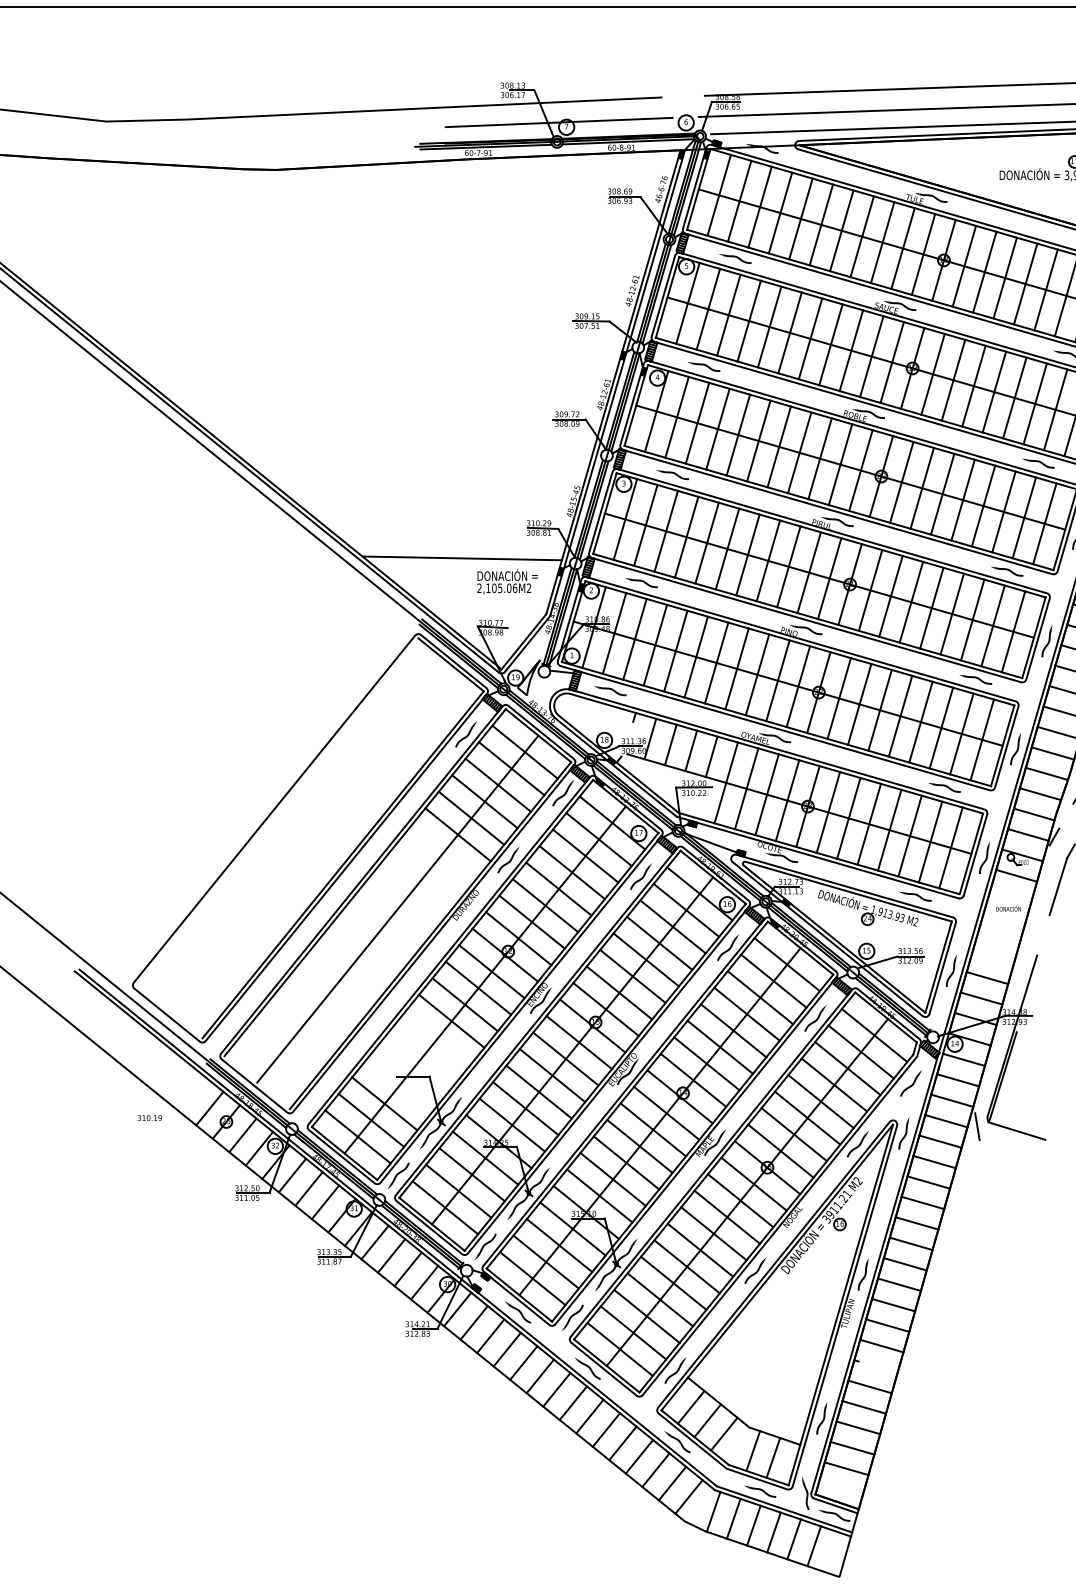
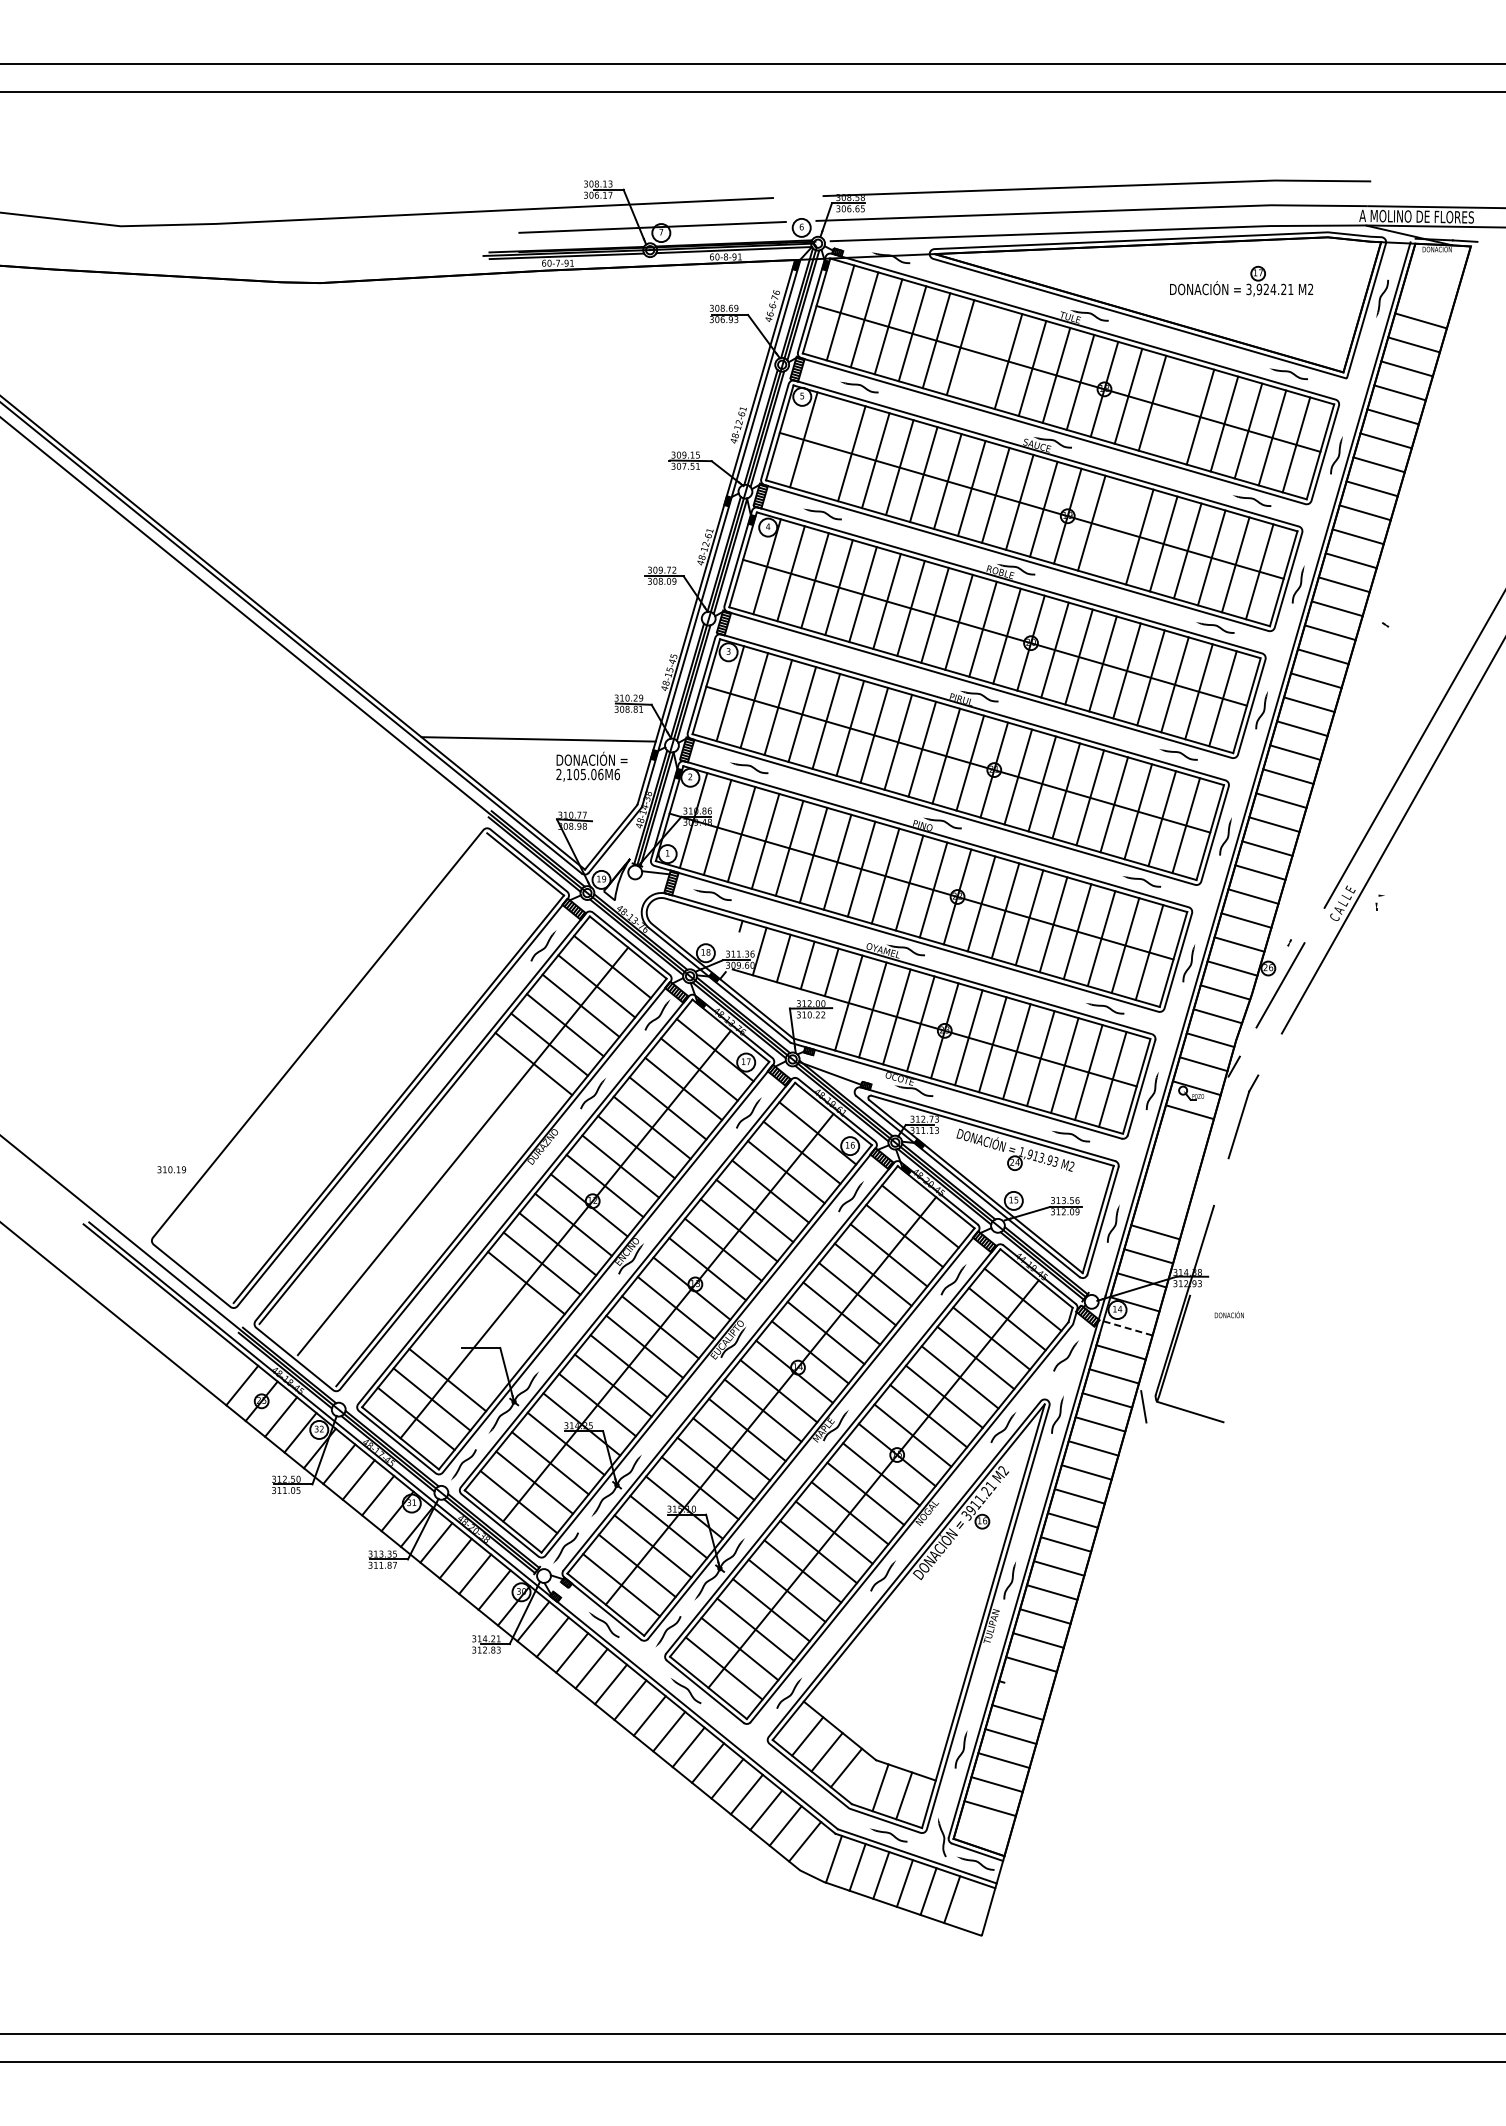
line: (841, 230) -> (984, 354), removed
line: (1005, 277) -> (1176, 409), removed
line: (708, 309) -> (827, 446), removed
line: (953, 379) -> (1115, 529), removed
part: (673, 475) -> (786, 641), removed
text: (528, 588) -> (616, 774), 2,105.06M2 -> 2,105.06M6
text: (1007, 908) -> (1228, 1314), moved
line: (964, 1059) -> (1128, 1328), solid -> dashed
text: (149, 1117) -> (171, 1169), moved
part: (677, 1442) -> (791, 1777), removed

